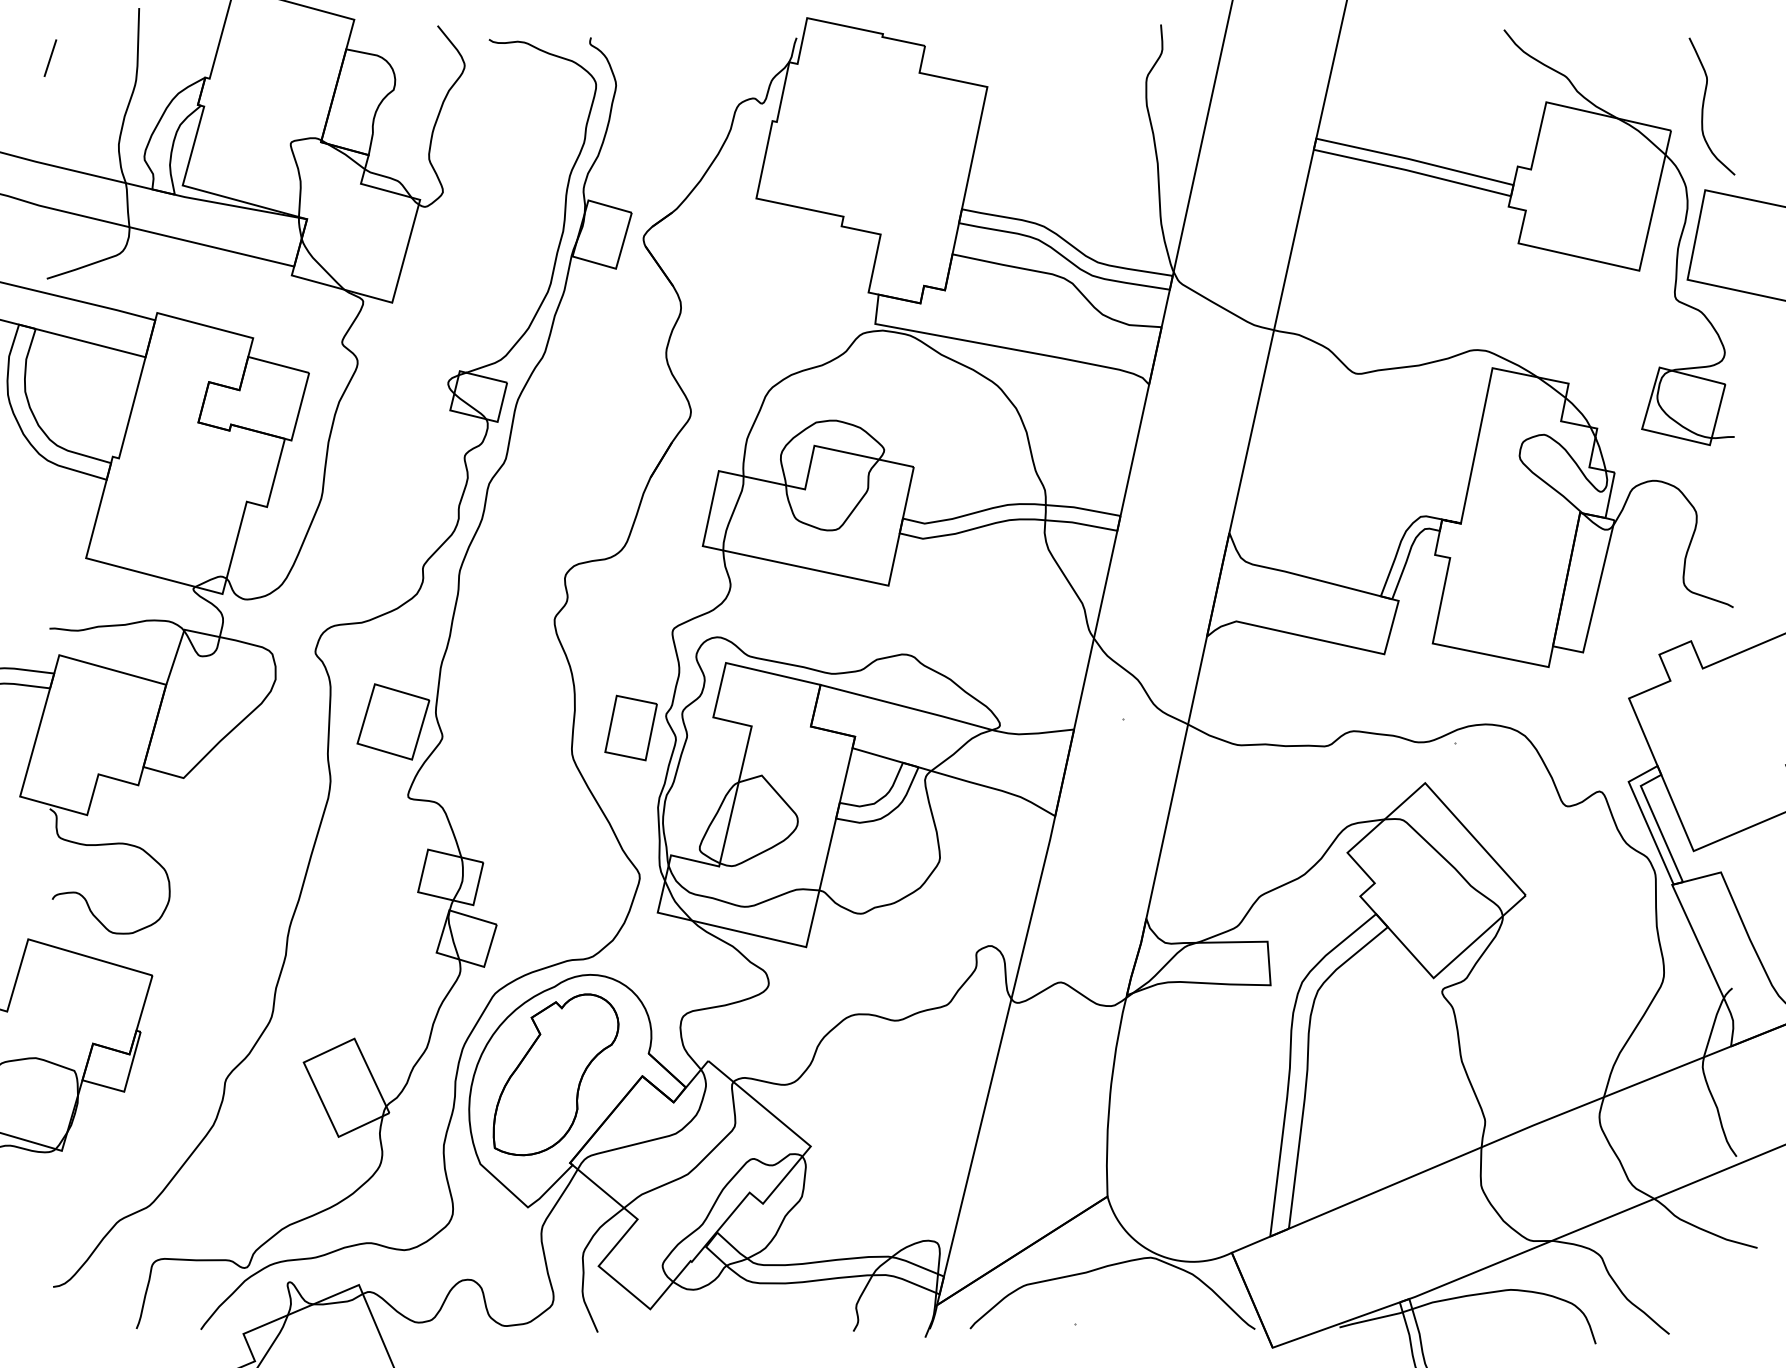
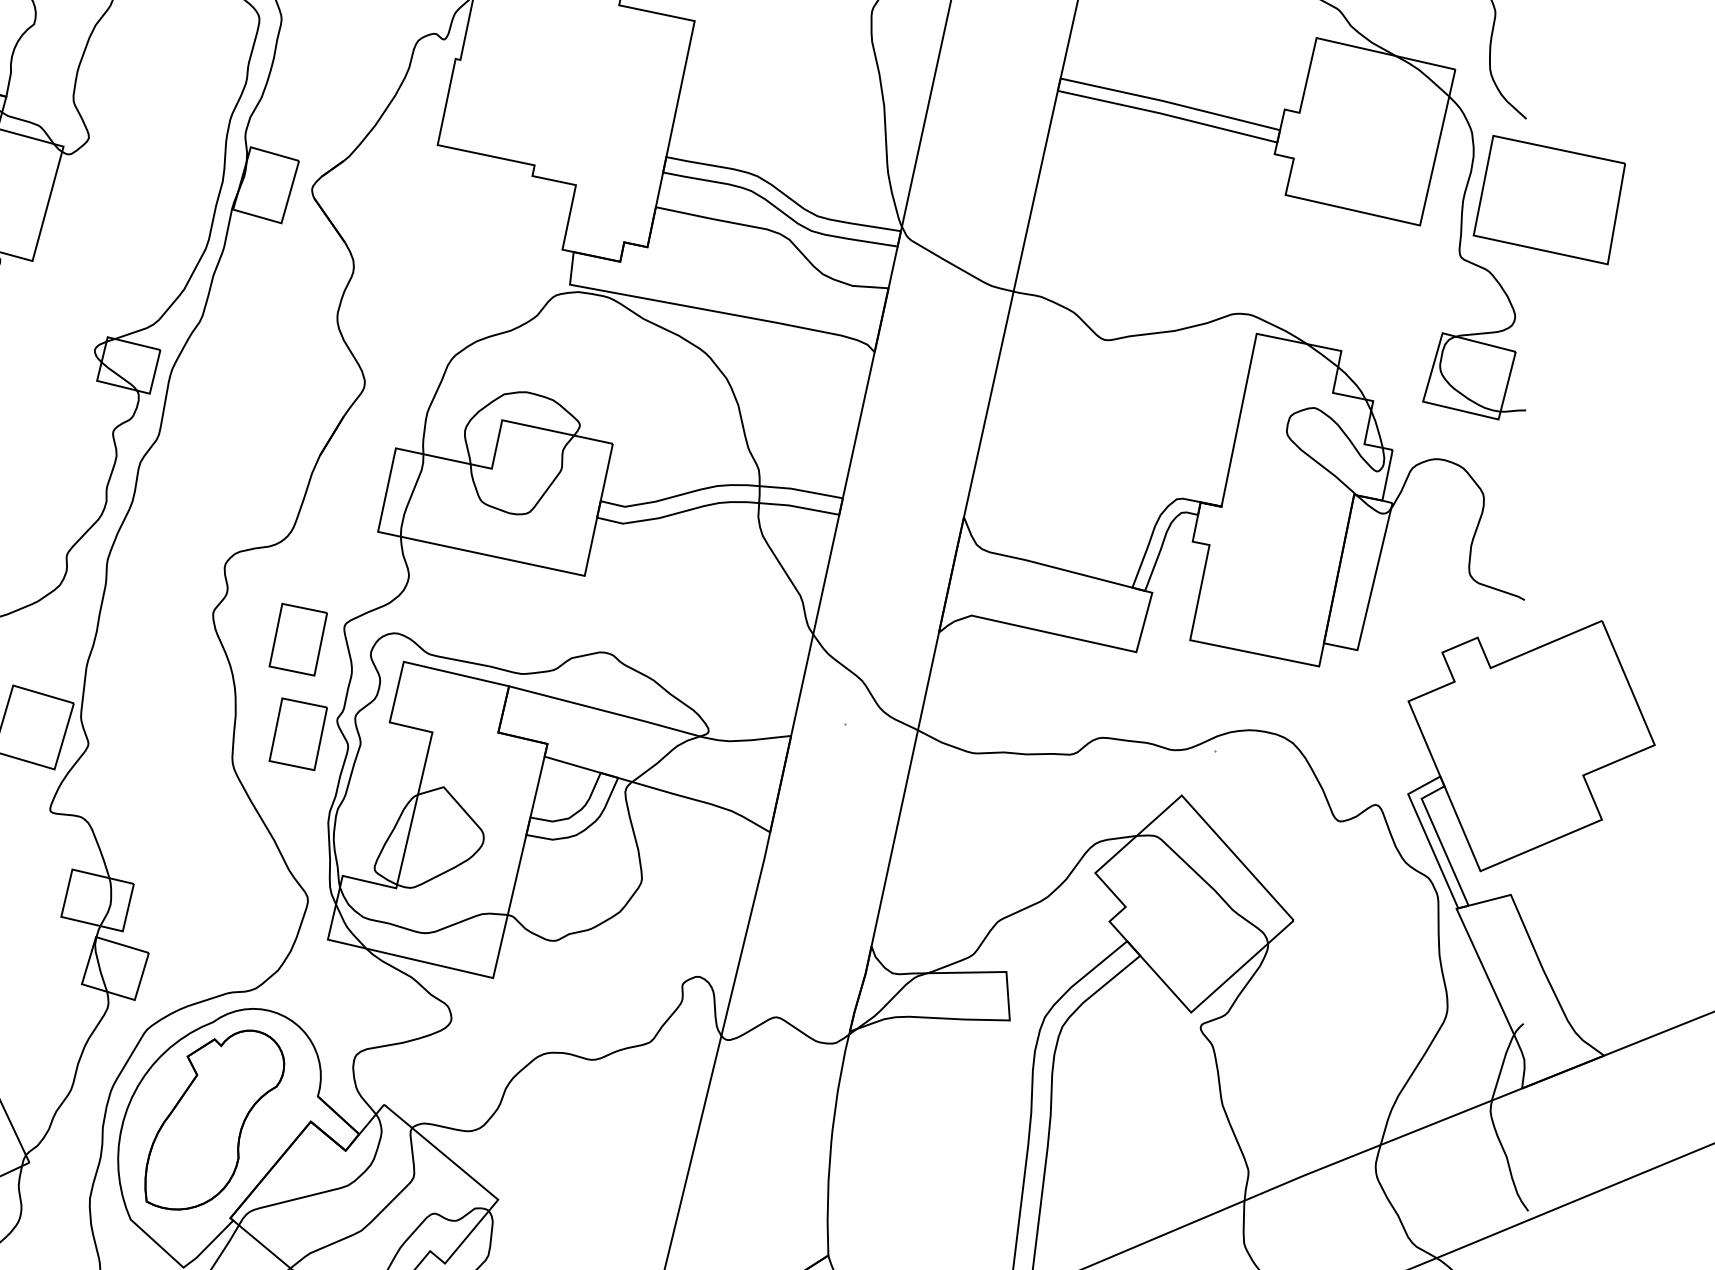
part: (630, 642) -> (297, 639), added

